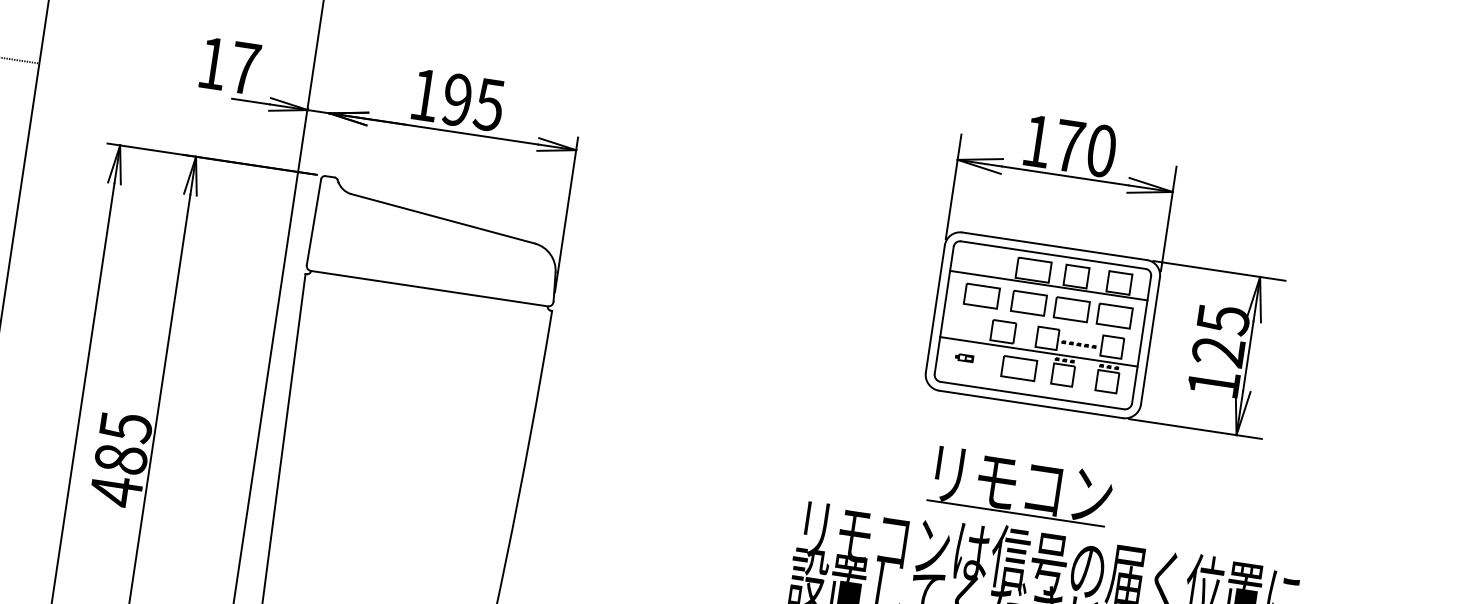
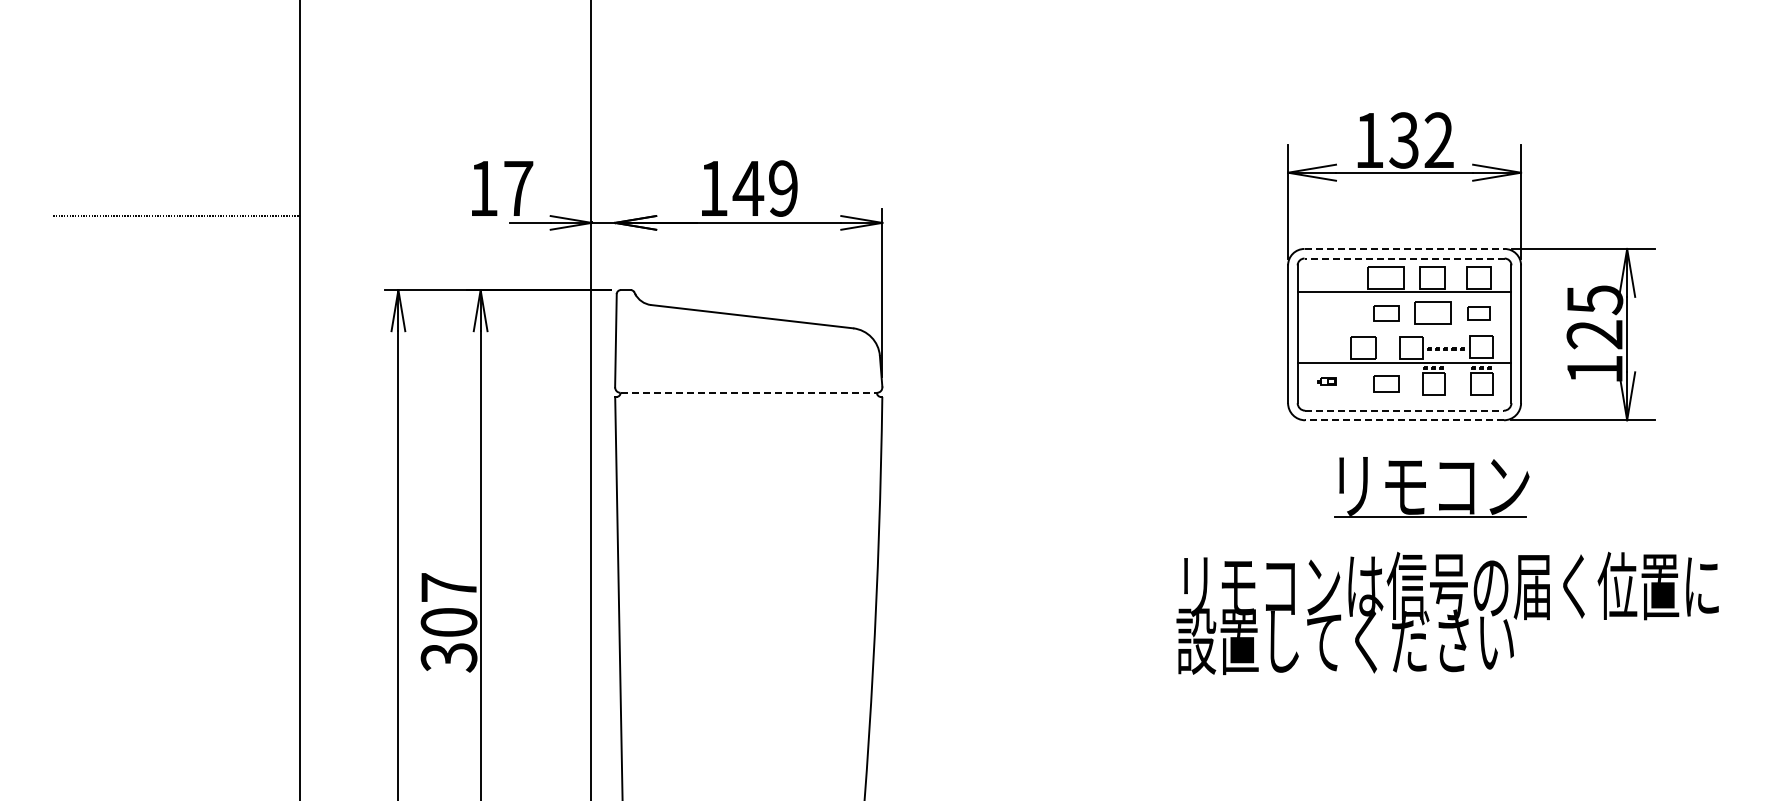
text: (472, 102) -> (764, 188), 195 -> 149
text: (1085, 148) -> (1421, 140), 170 -> 132
line: (1055, 246) -> (1405, 248), solid -> dashed
line: (1053, 255) -> (1404, 258), solid -> dashed
line: (430, 288) -> (749, 392), solid -> dashed
part: (981, 295) -> (1334, 312), removed
part: (1028, 302) -> (1385, 312), size x0.7
part: (1114, 315) -> (1478, 312), size x0.6
part: (1018, 367) -> (1385, 383), size x0.7
line: (1033, 395) -> (1405, 410), solid -> dashed
line: (1030, 404) -> (1404, 420), solid -> dashed
text: (120, 460) -> (448, 623), 485 -> 307
part: (1020, 486) -> (1431, 487), moved

